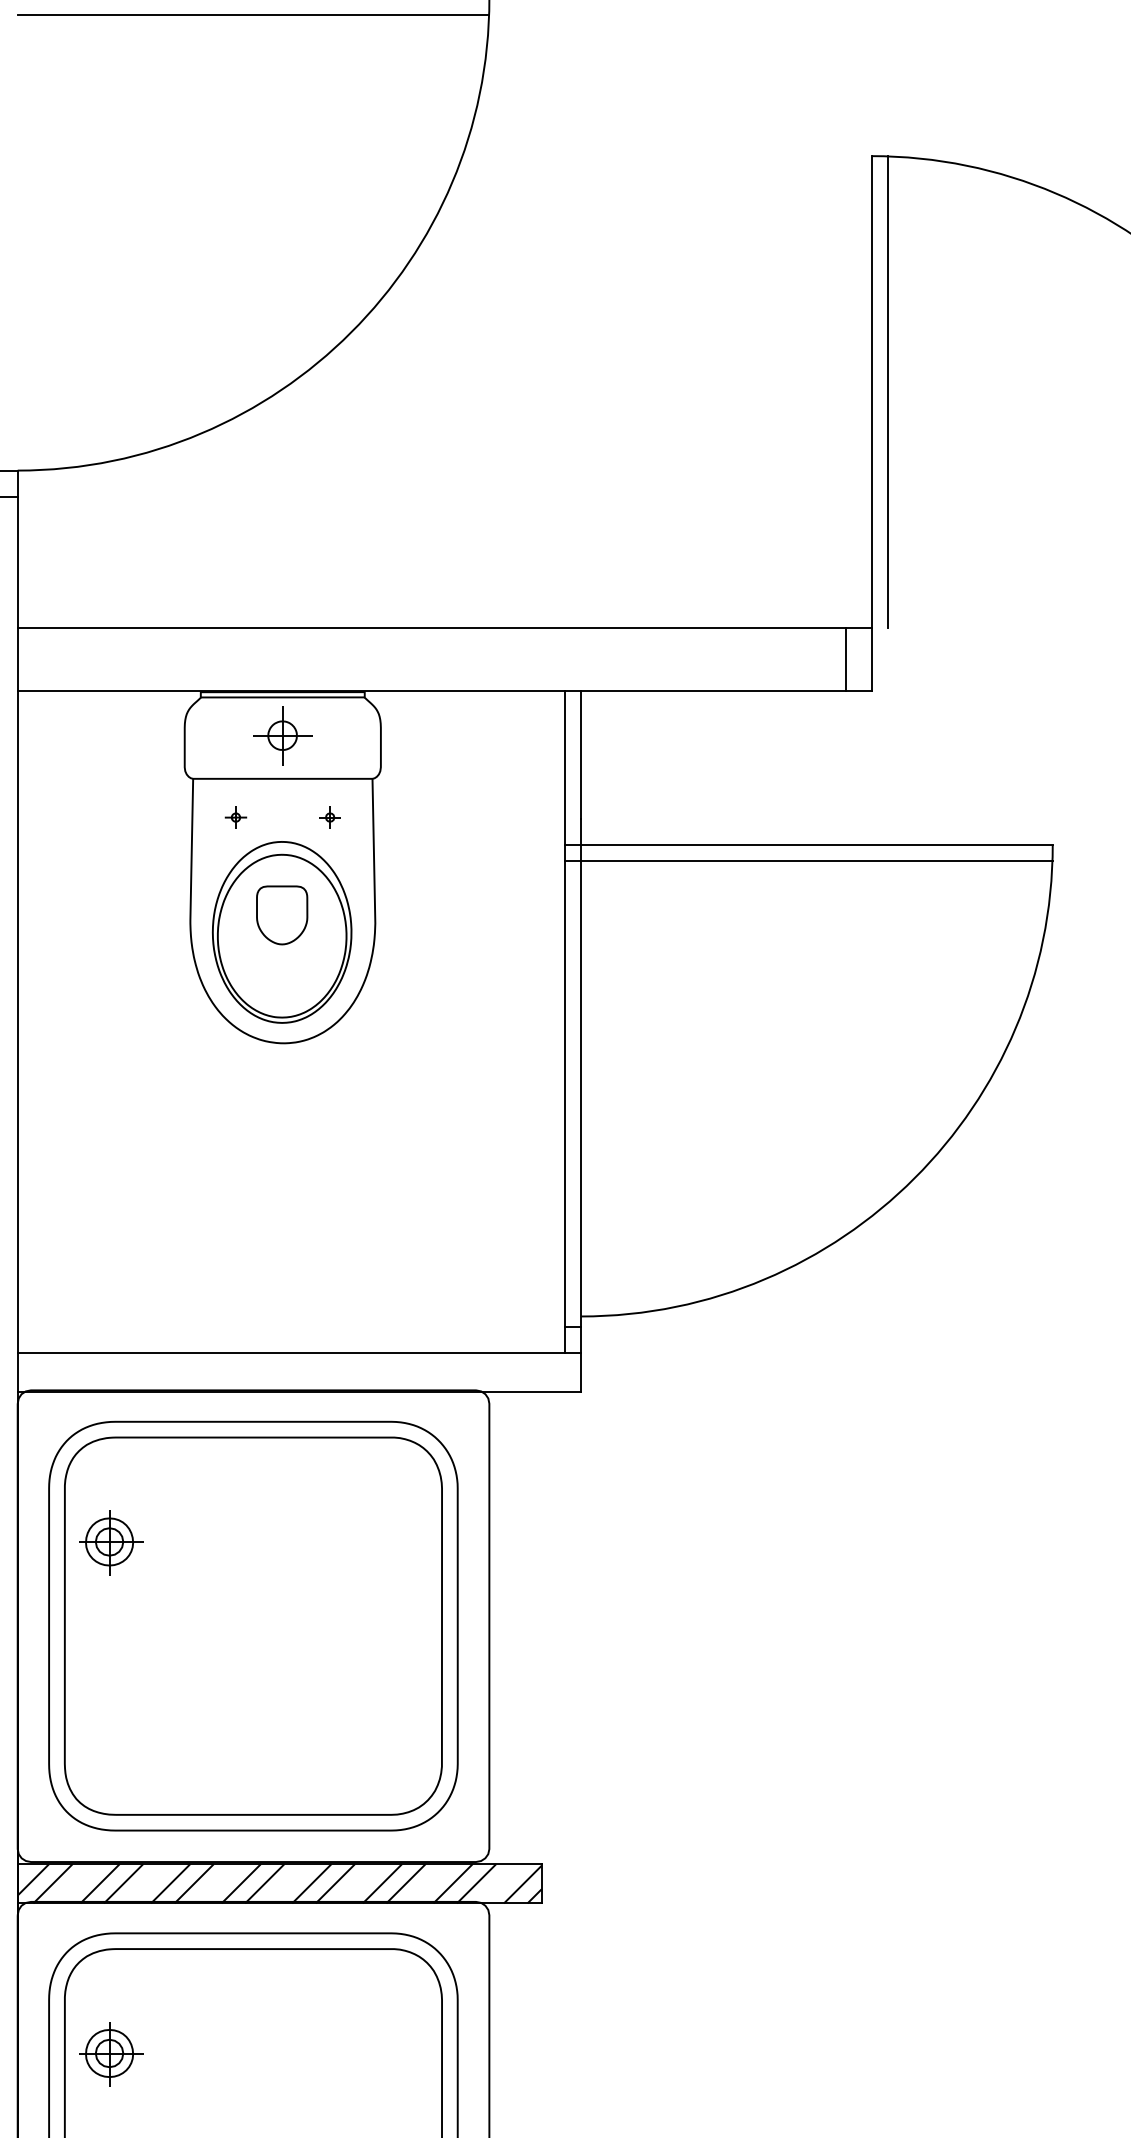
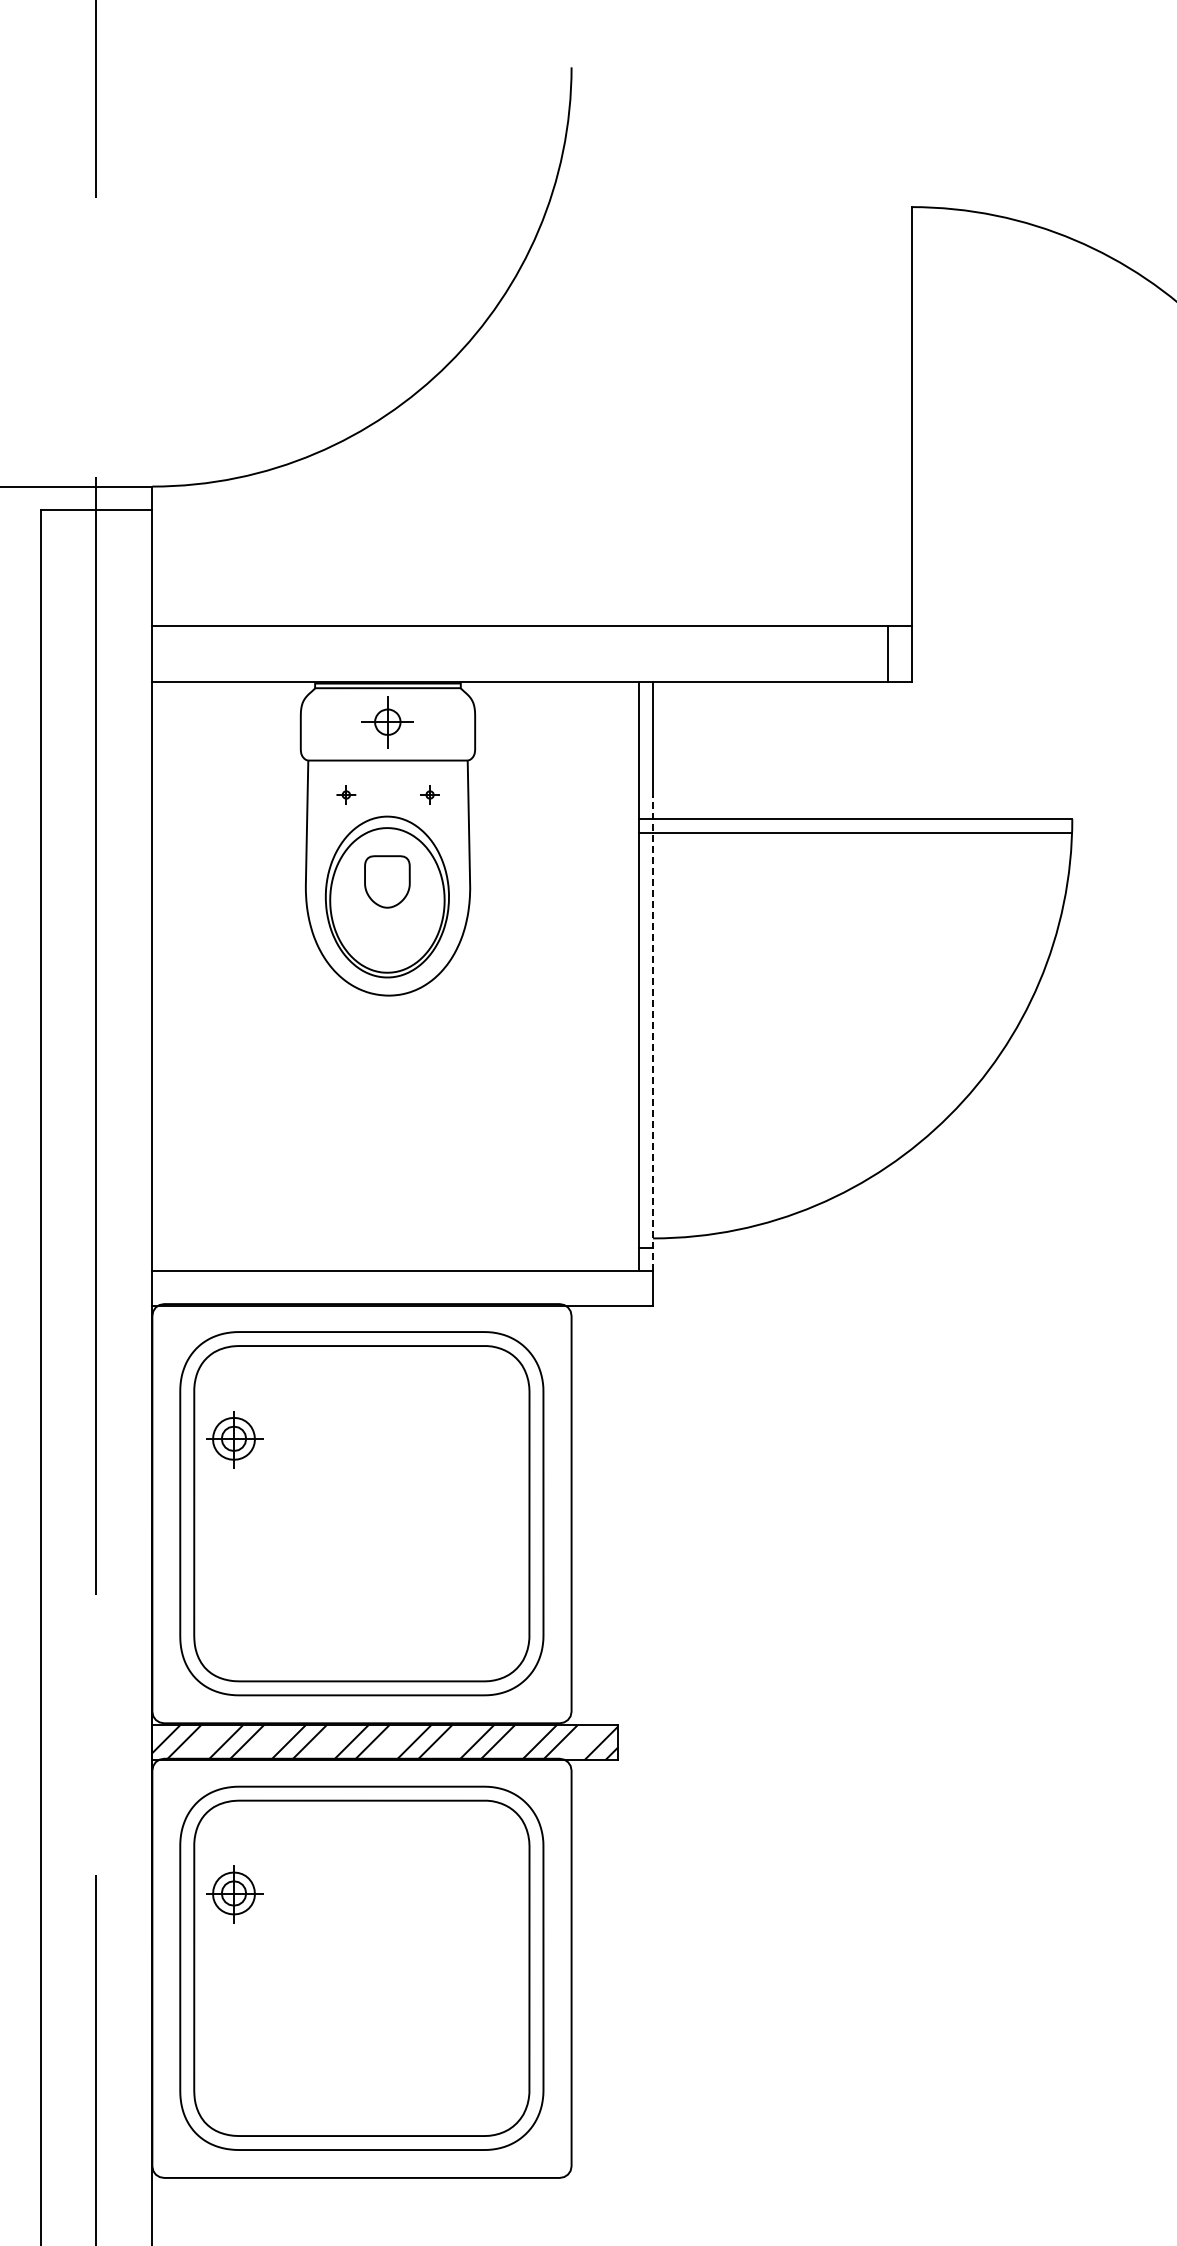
line: (253, 14) -> (361, 81), removed
line: (887, 391) -> (925, 416), removed
line: (581, 1085) -> (653, 1033), solid -> dashed

